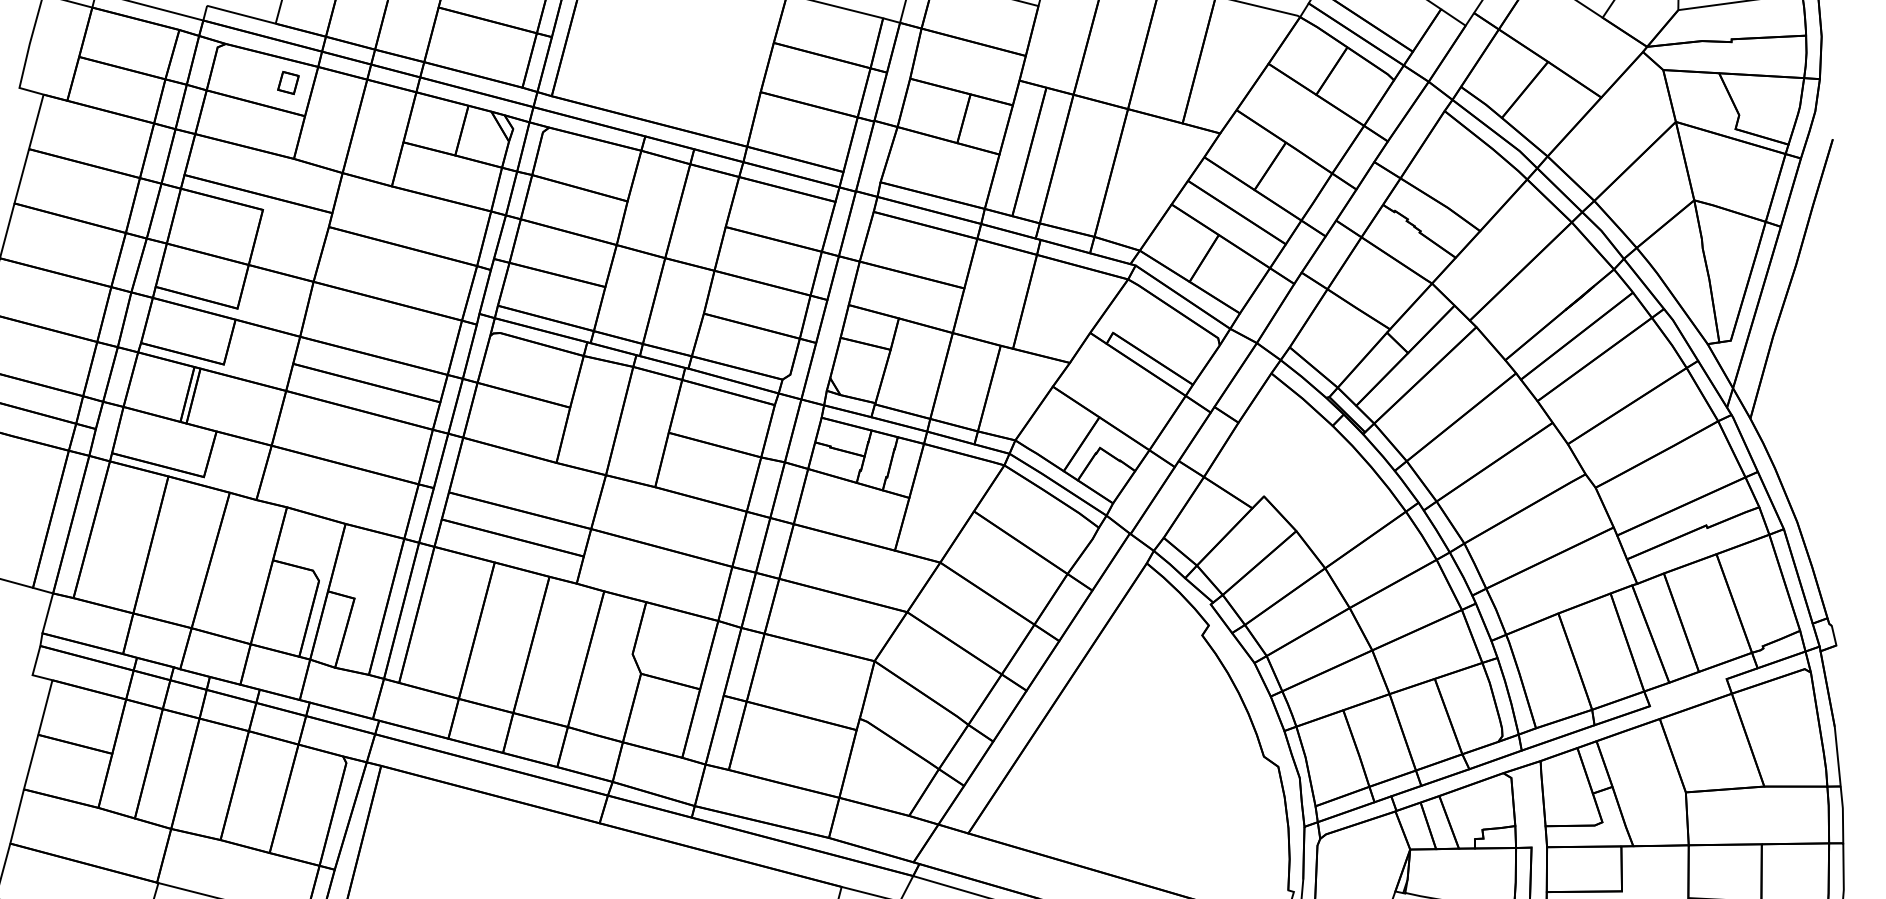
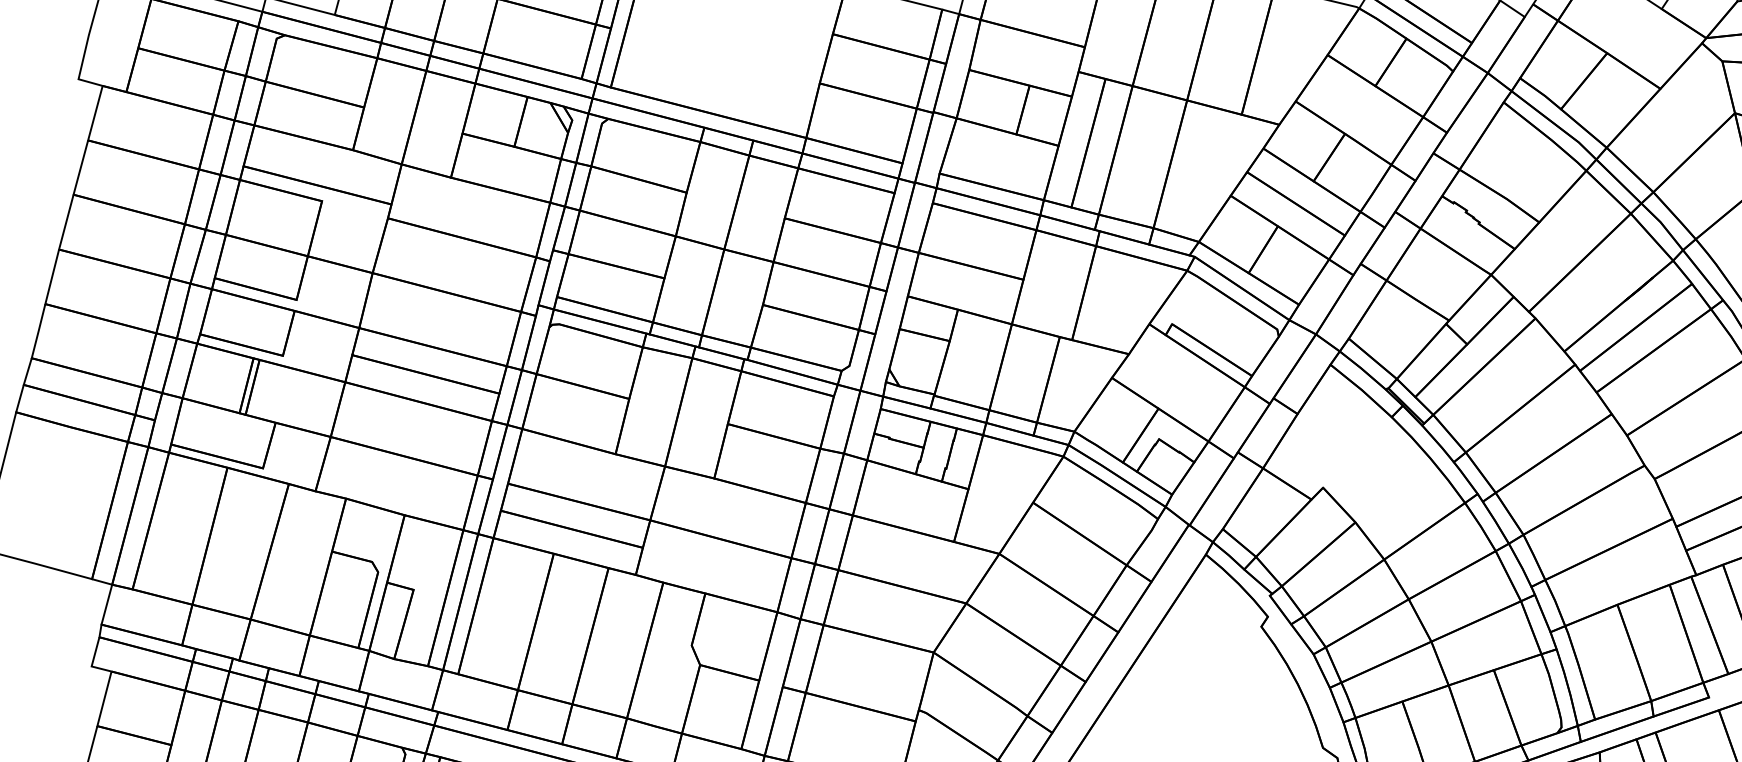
part: (288, 83) -> (347, 74), removed

